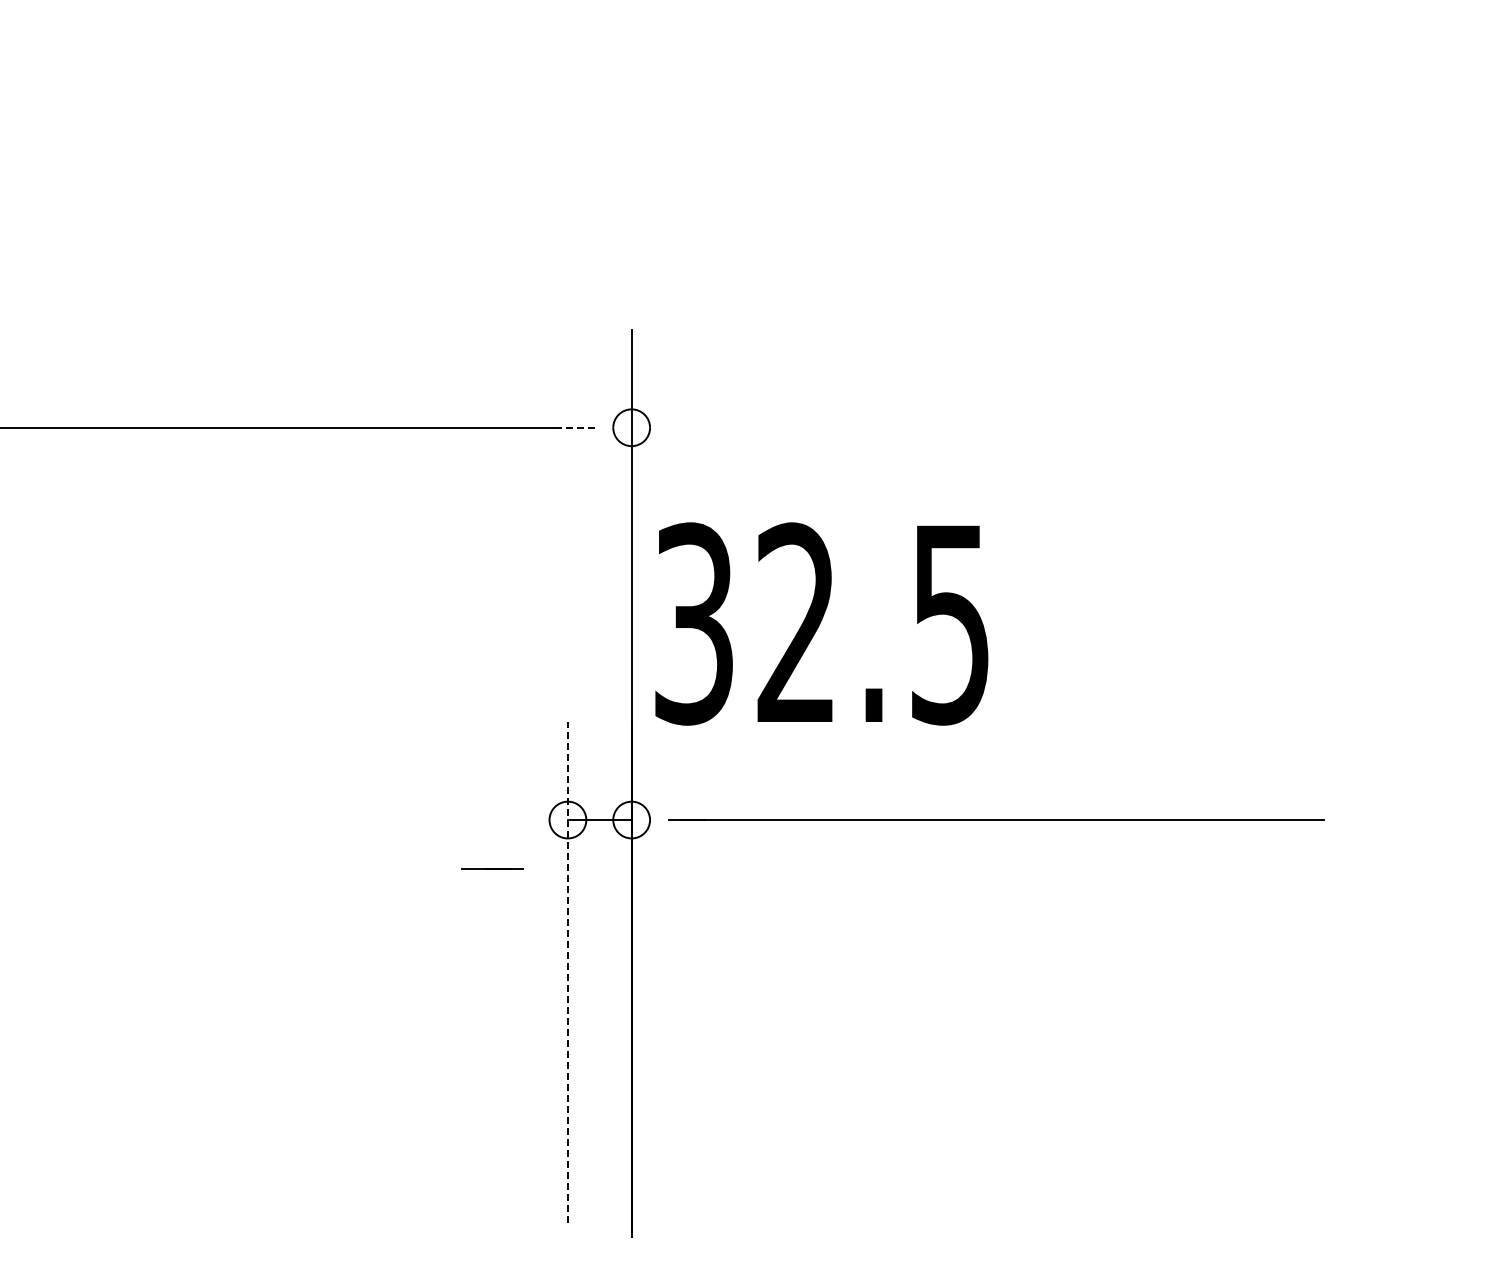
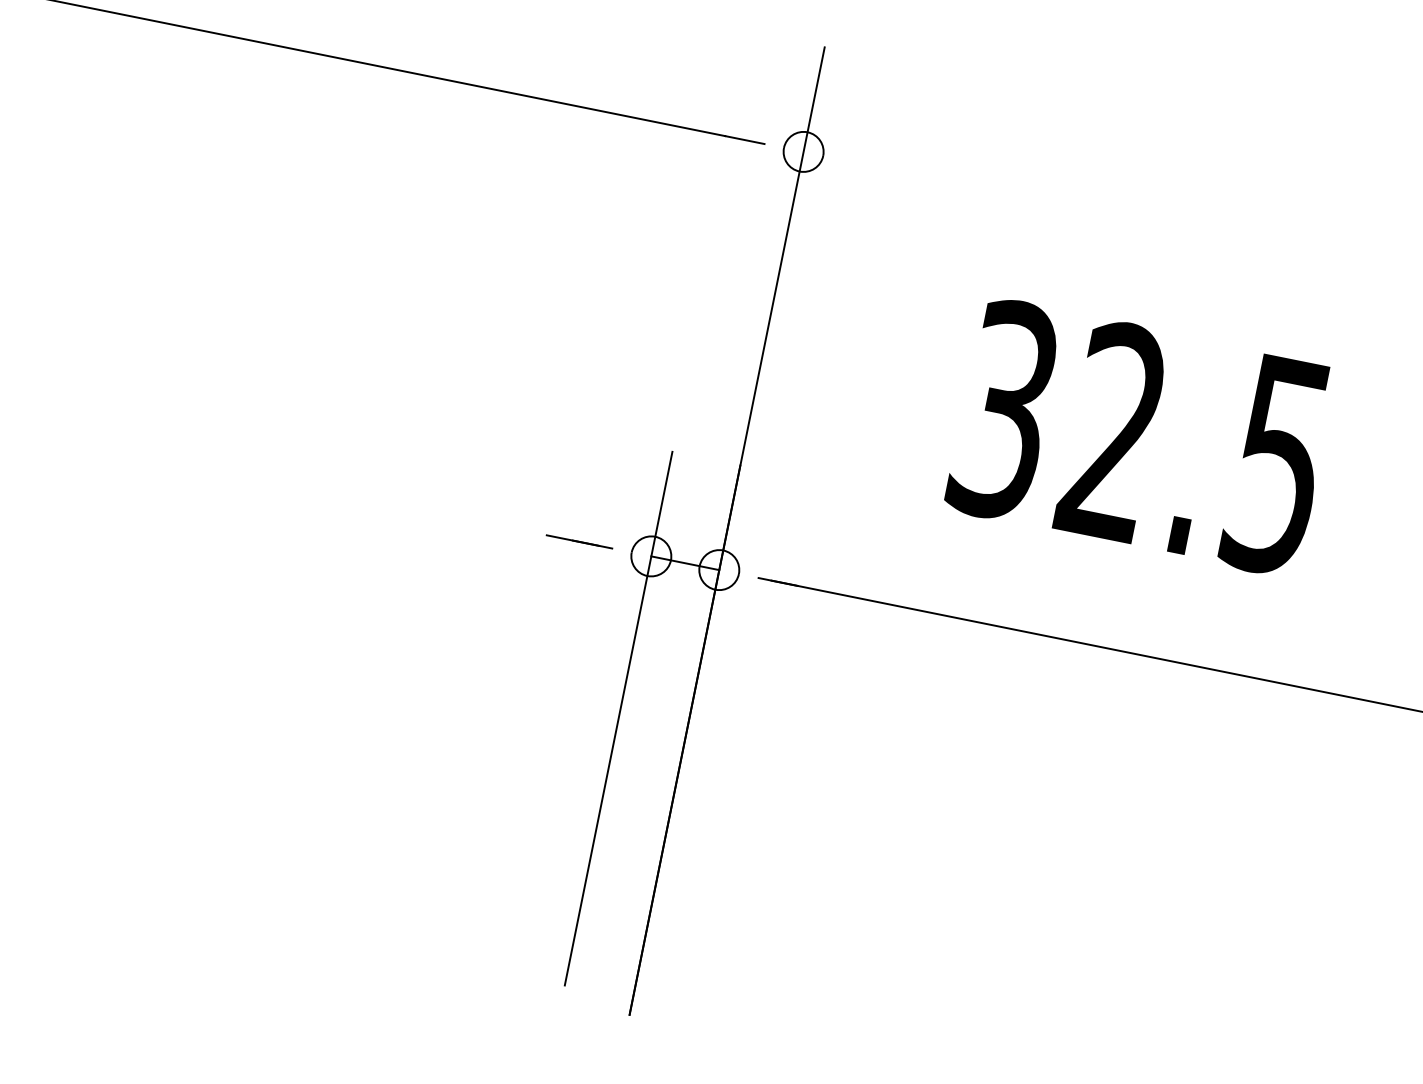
line: (576, 427) -> (744, 139), dashed -> solid
text: (821, 623) -> (1140, 437), moved
line: (492, 868) -> (579, 541), moved
line: (567, 971) -> (618, 717), dashed -> solid

